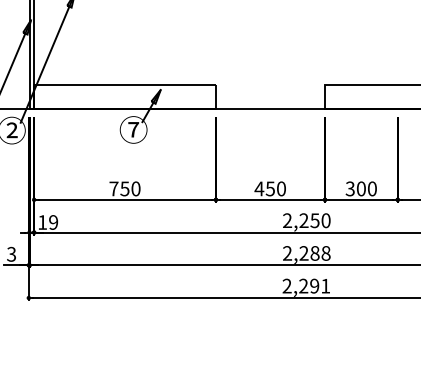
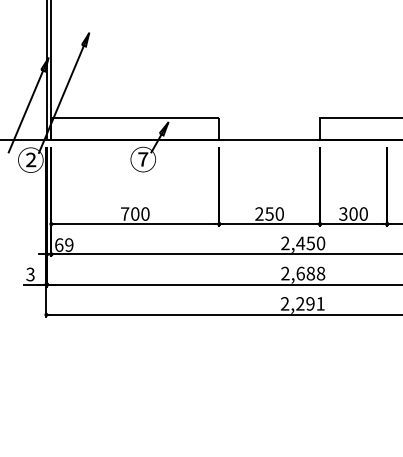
text: (125, 188) -> (135, 213), 750 -> 700
text: (258, 188) -> (258, 213), 450 -> 250
text: (303, 220) -> (300, 243), 2,250 -> 2,450
text: (42, 221) -> (59, 244), 19 -> 69
text: (303, 253) -> (300, 273), 2,288 -> 2,688

